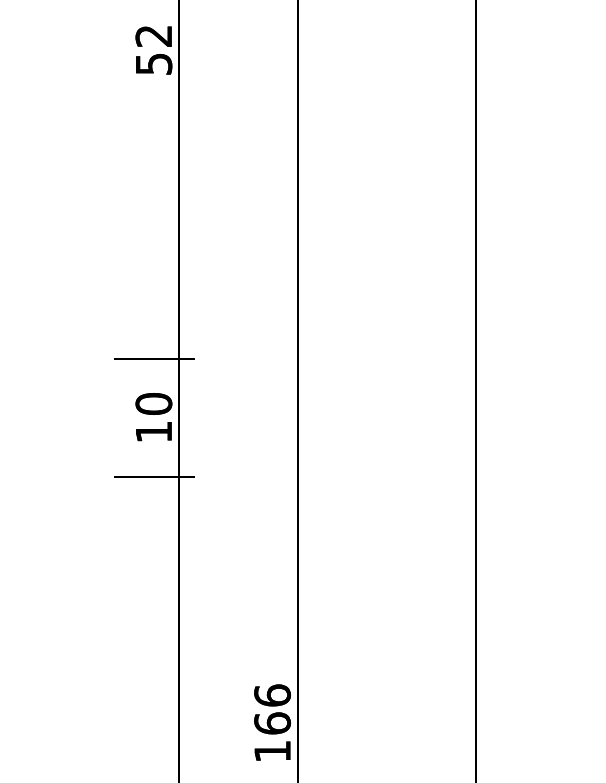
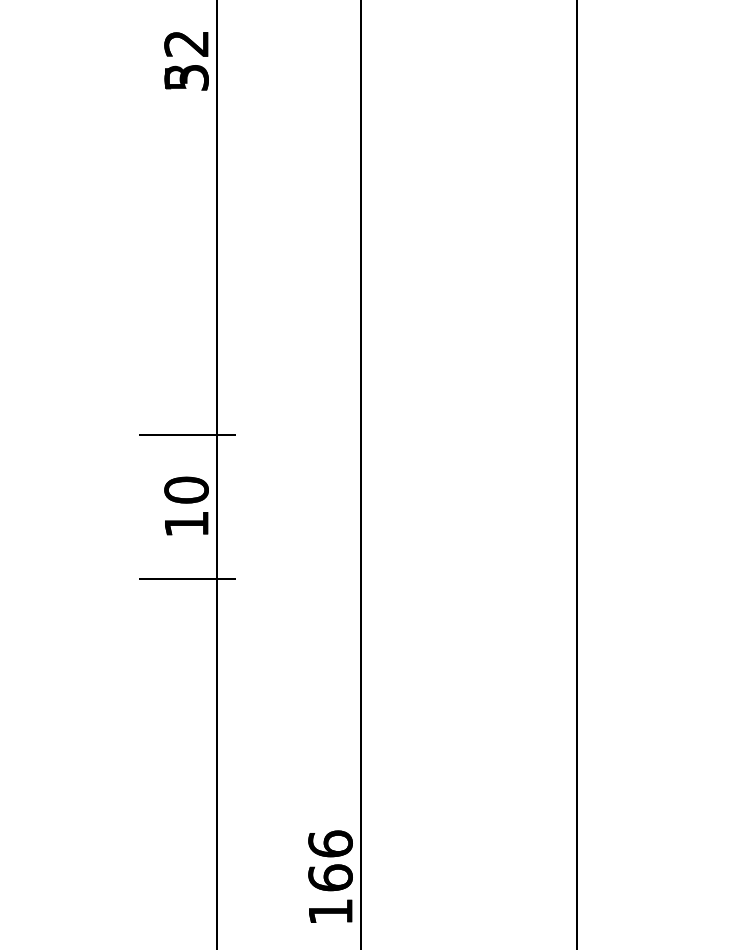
text: (153, 63) -> (186, 76), 52 -> 32

